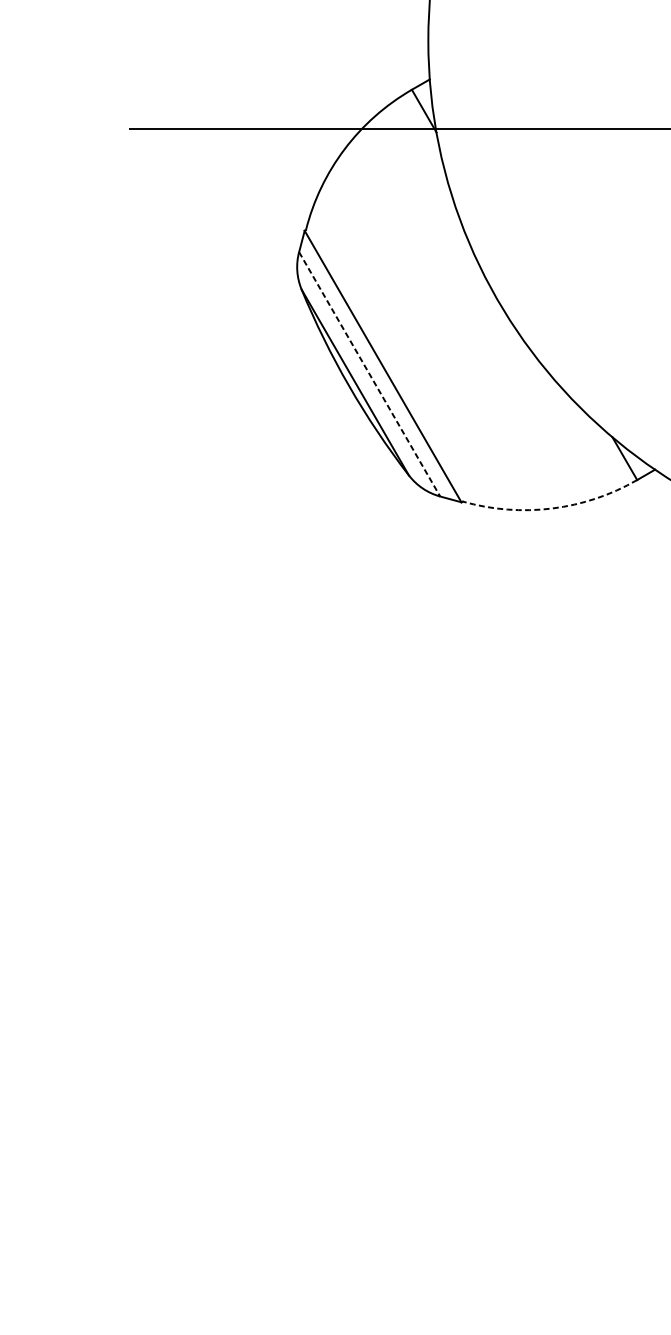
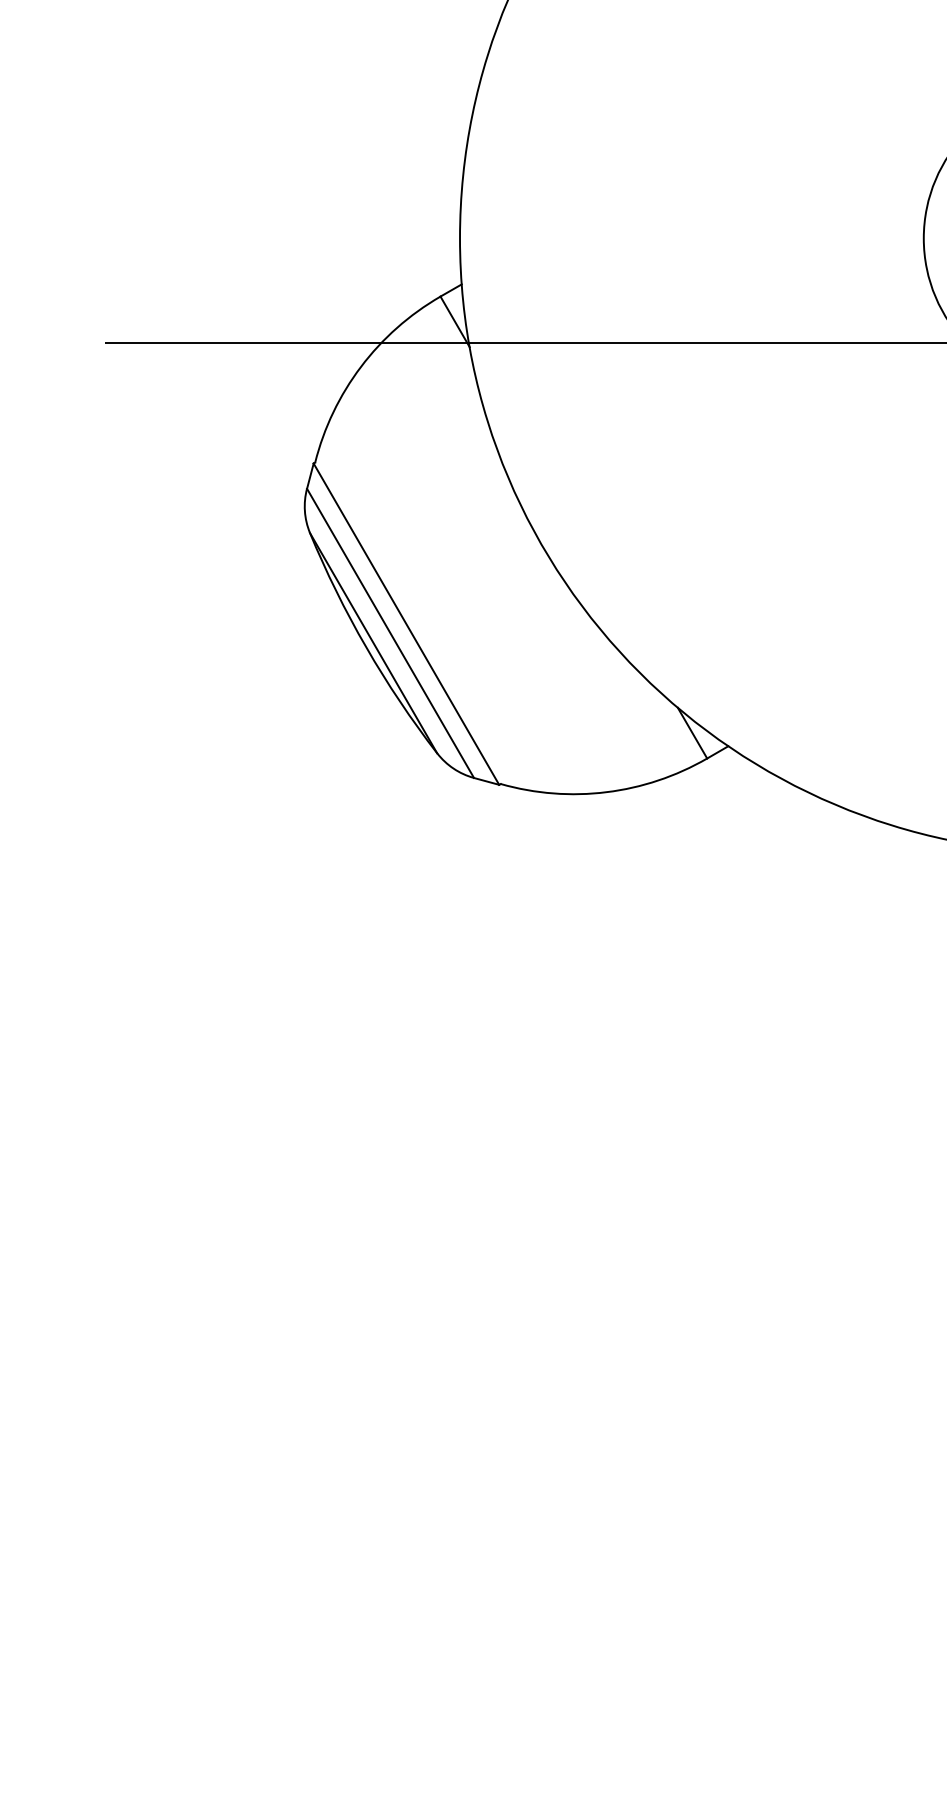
line: (369, 374) -> (390, 633), dashed -> solid
arc: (552, 508) -> (606, 792), dashed -> solid

